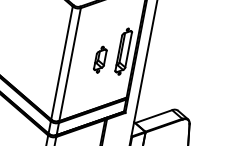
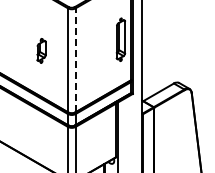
part: (100, 59) -> (41, 50), moved
line: (70, 64) -> (75, 60), solid -> dashed

